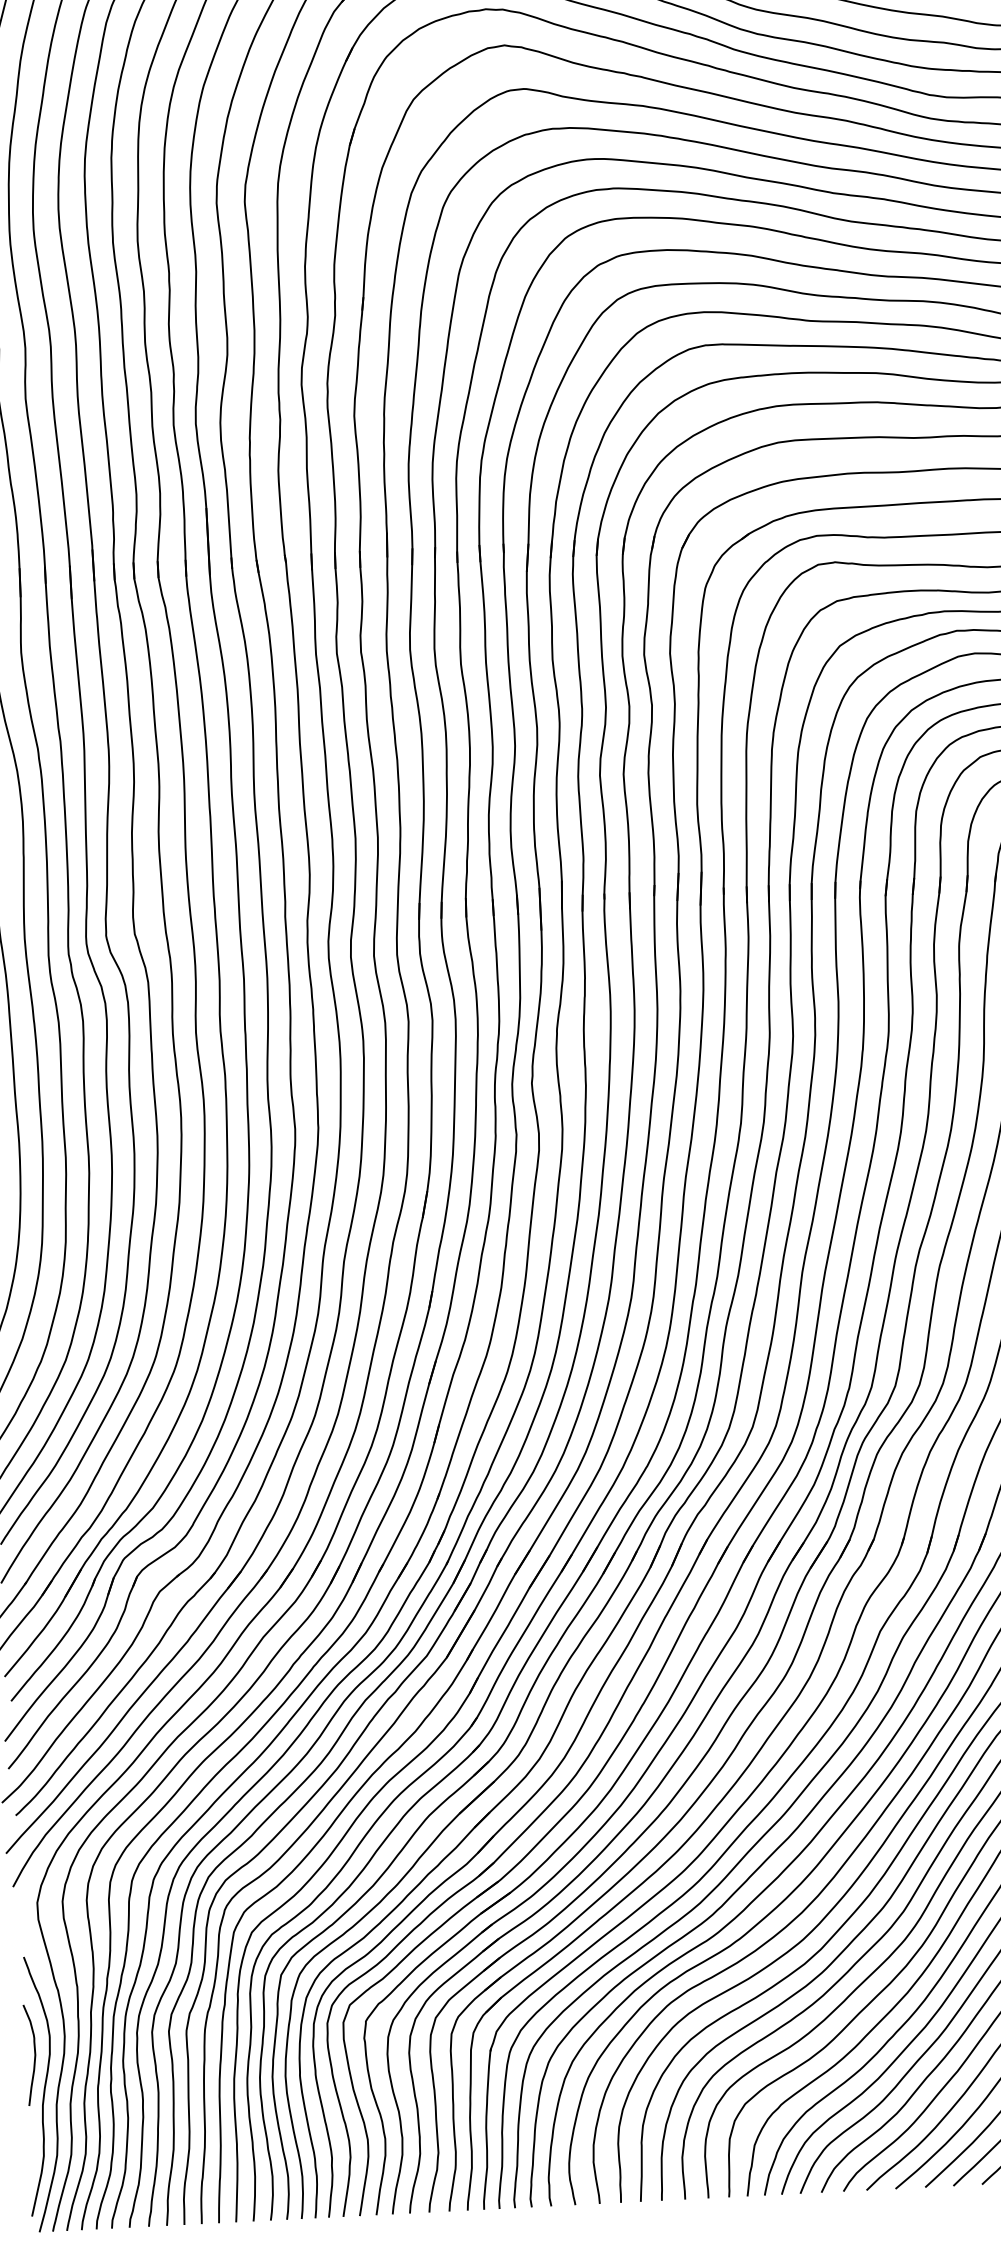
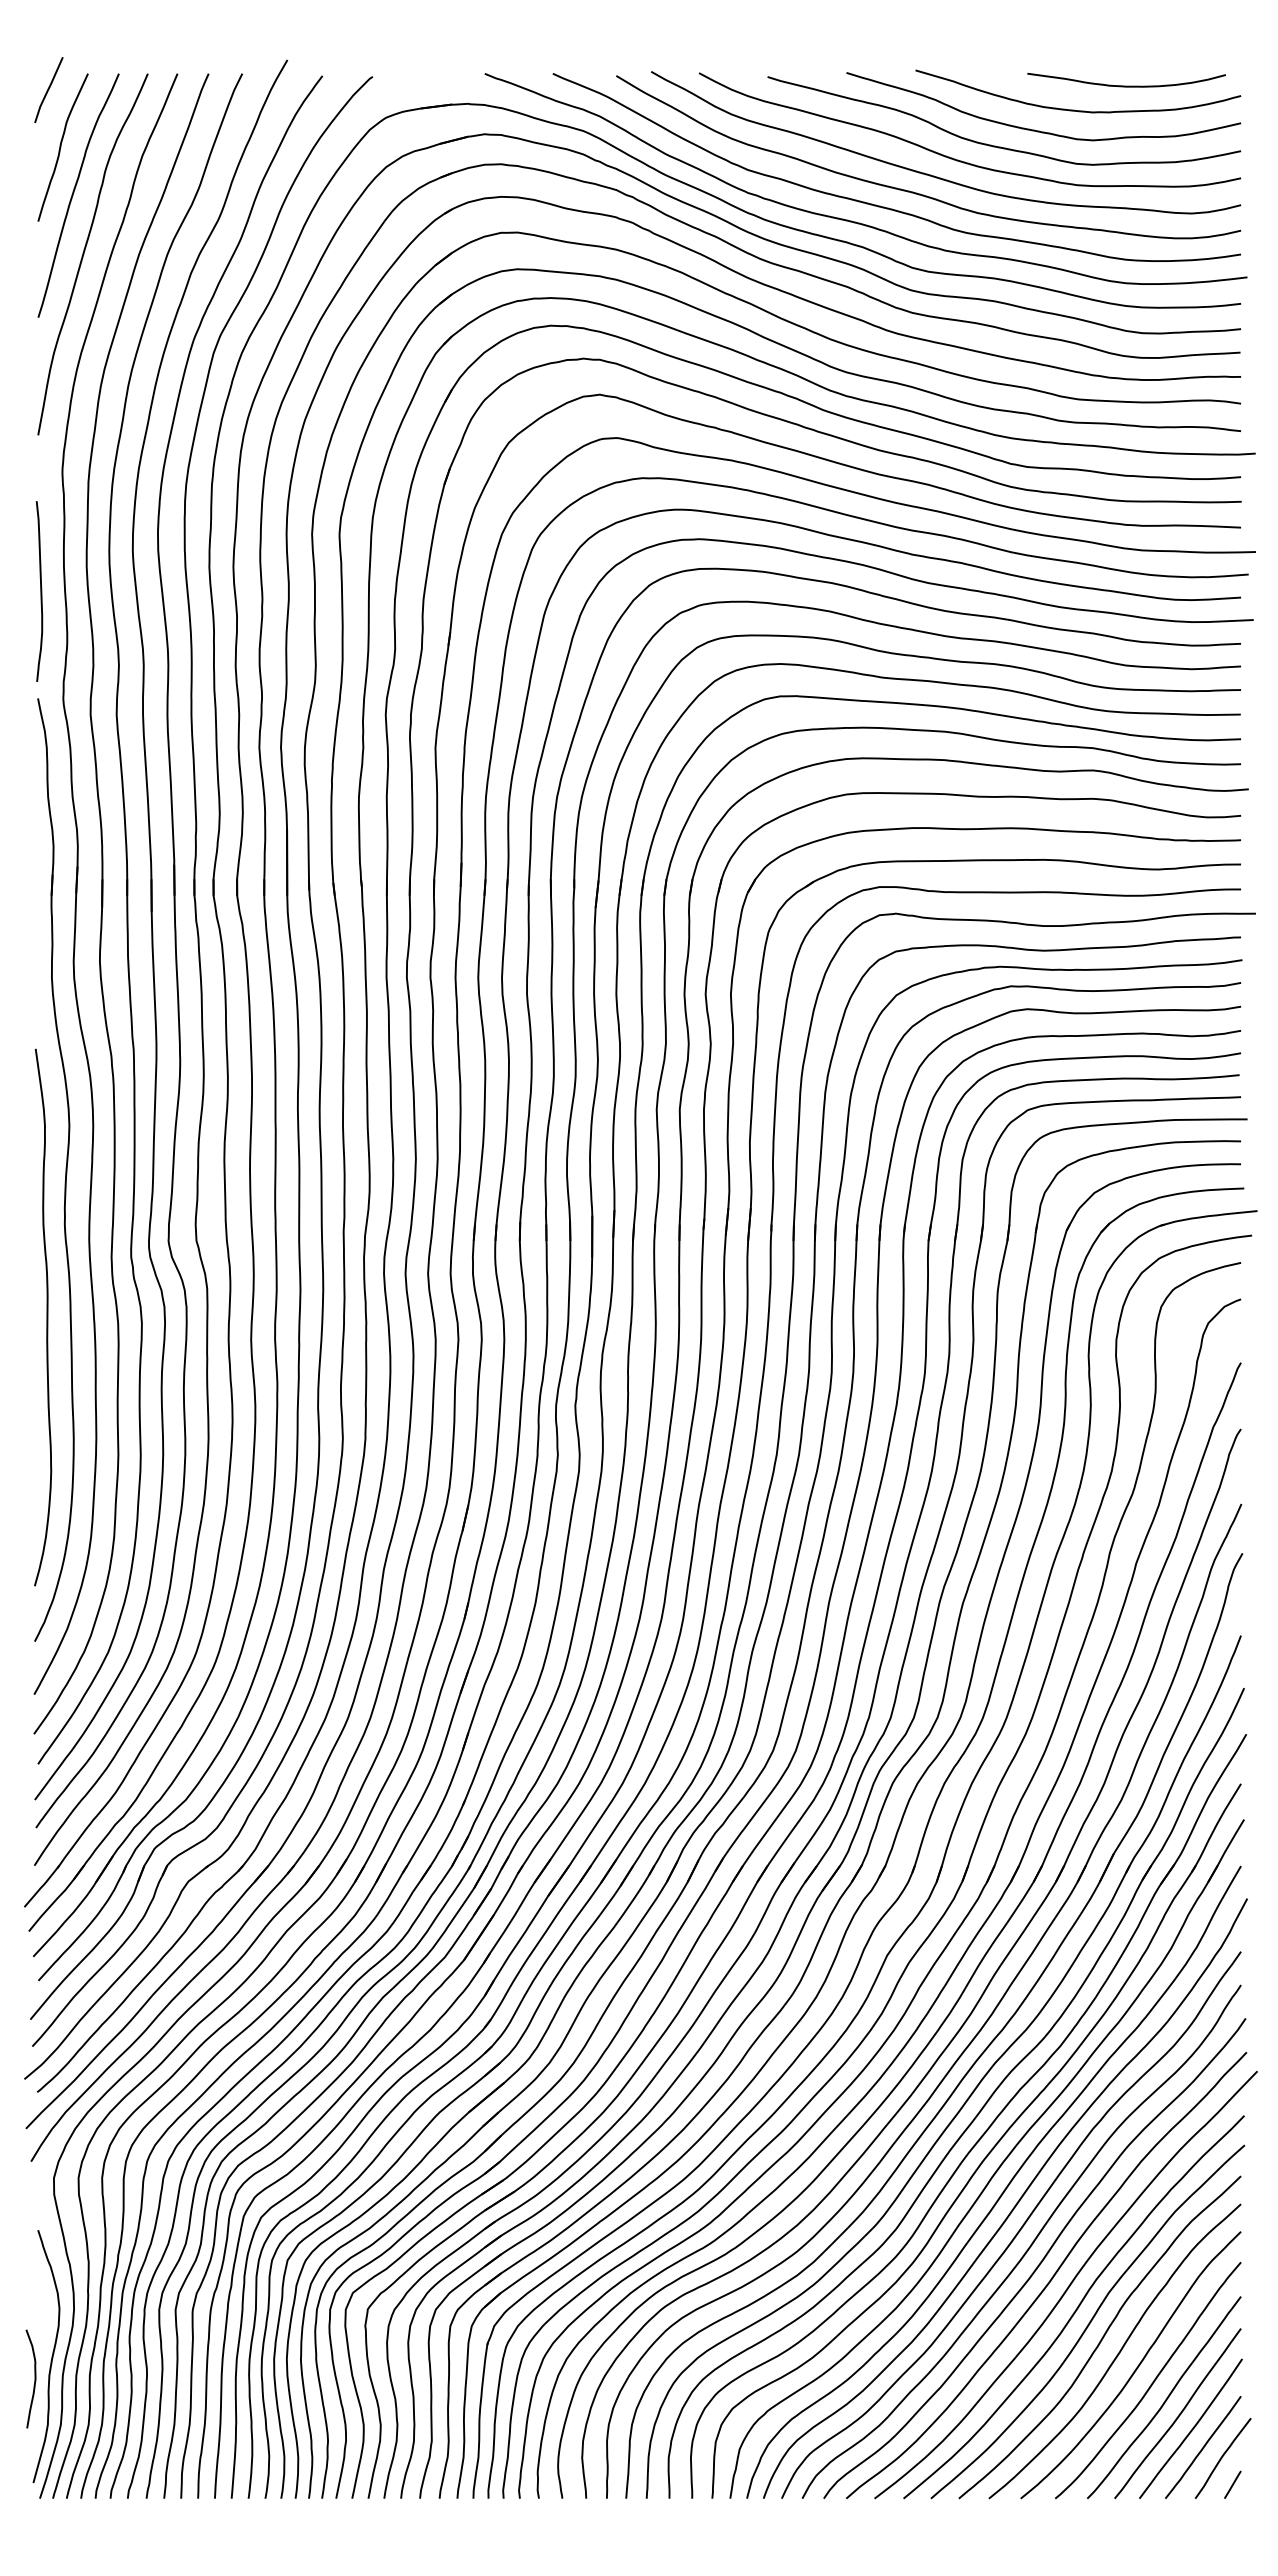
curve: (34, 2054) -> (34, 2378), moved

